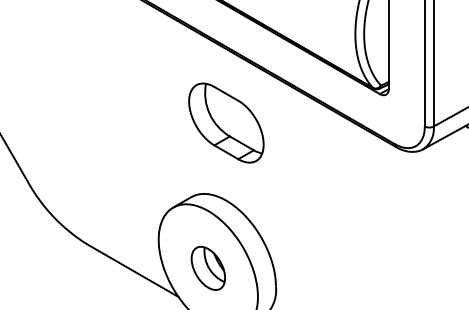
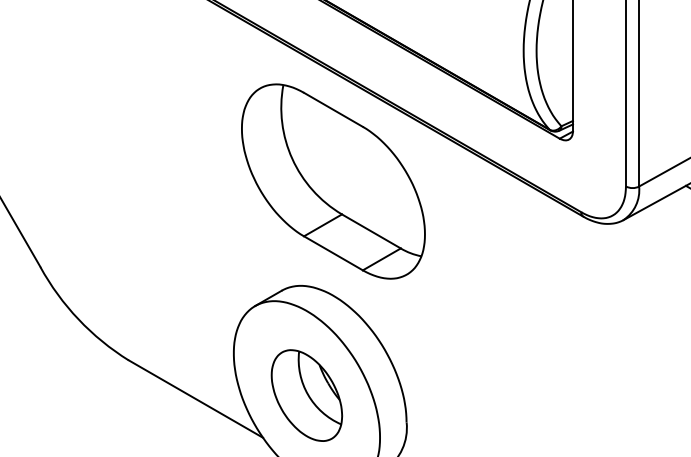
part: (226, 122) -> (333, 180), size x1.67
part: (208, 268) -> (307, 395), size x1.43

